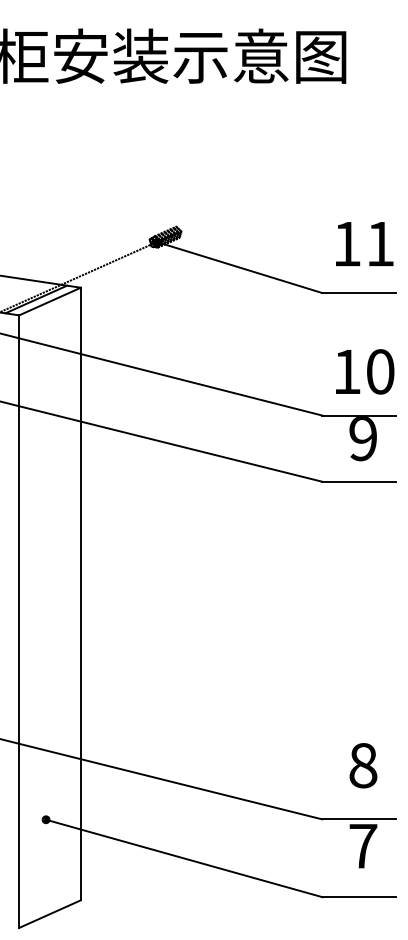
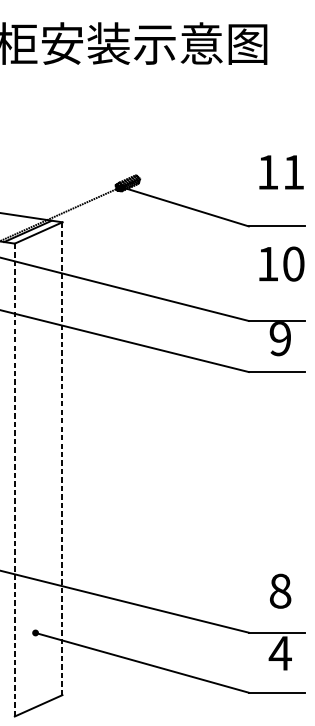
text: (364, 244) -> (281, 172), moved
text: (365, 371) -> (282, 263), moved
line: (80, 593) -> (62, 458), solid -> dashed
line: (19, 622) -> (15, 480), solid -> dashed
text: (363, 846) -> (280, 653), 7 -> 4

